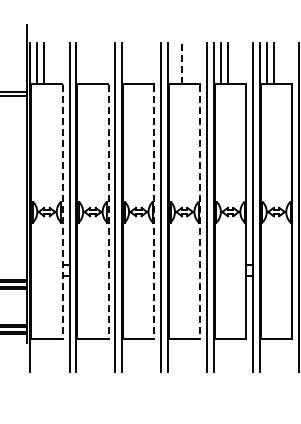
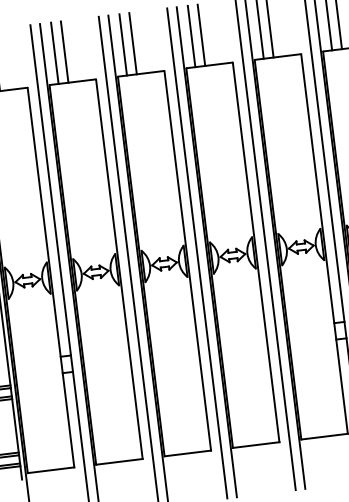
line: (83, 63) -> (54, 52), added
line: (89, 63) -> (63, 51), added
line: (129, 63) -> (123, 44), added
line: (135, 63) -> (132, 43), added
line: (175, 63) -> (192, 35), added
line: (181, 63) -> (200, 34), dashed -> solid
line: (62, 212) -> (50, 278), dashed -> solid
line: (108, 212) -> (119, 270), dashed -> solid
line: (154, 212) -> (187, 261), dashed -> solid
line: (200, 212) -> (256, 253), dashed -> solid

